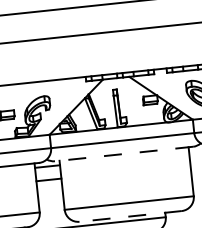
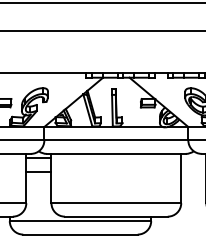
line: (123, 153) -> (115, 153), dashed -> solid
line: (129, 216) -> (115, 216), dashed -> solid

